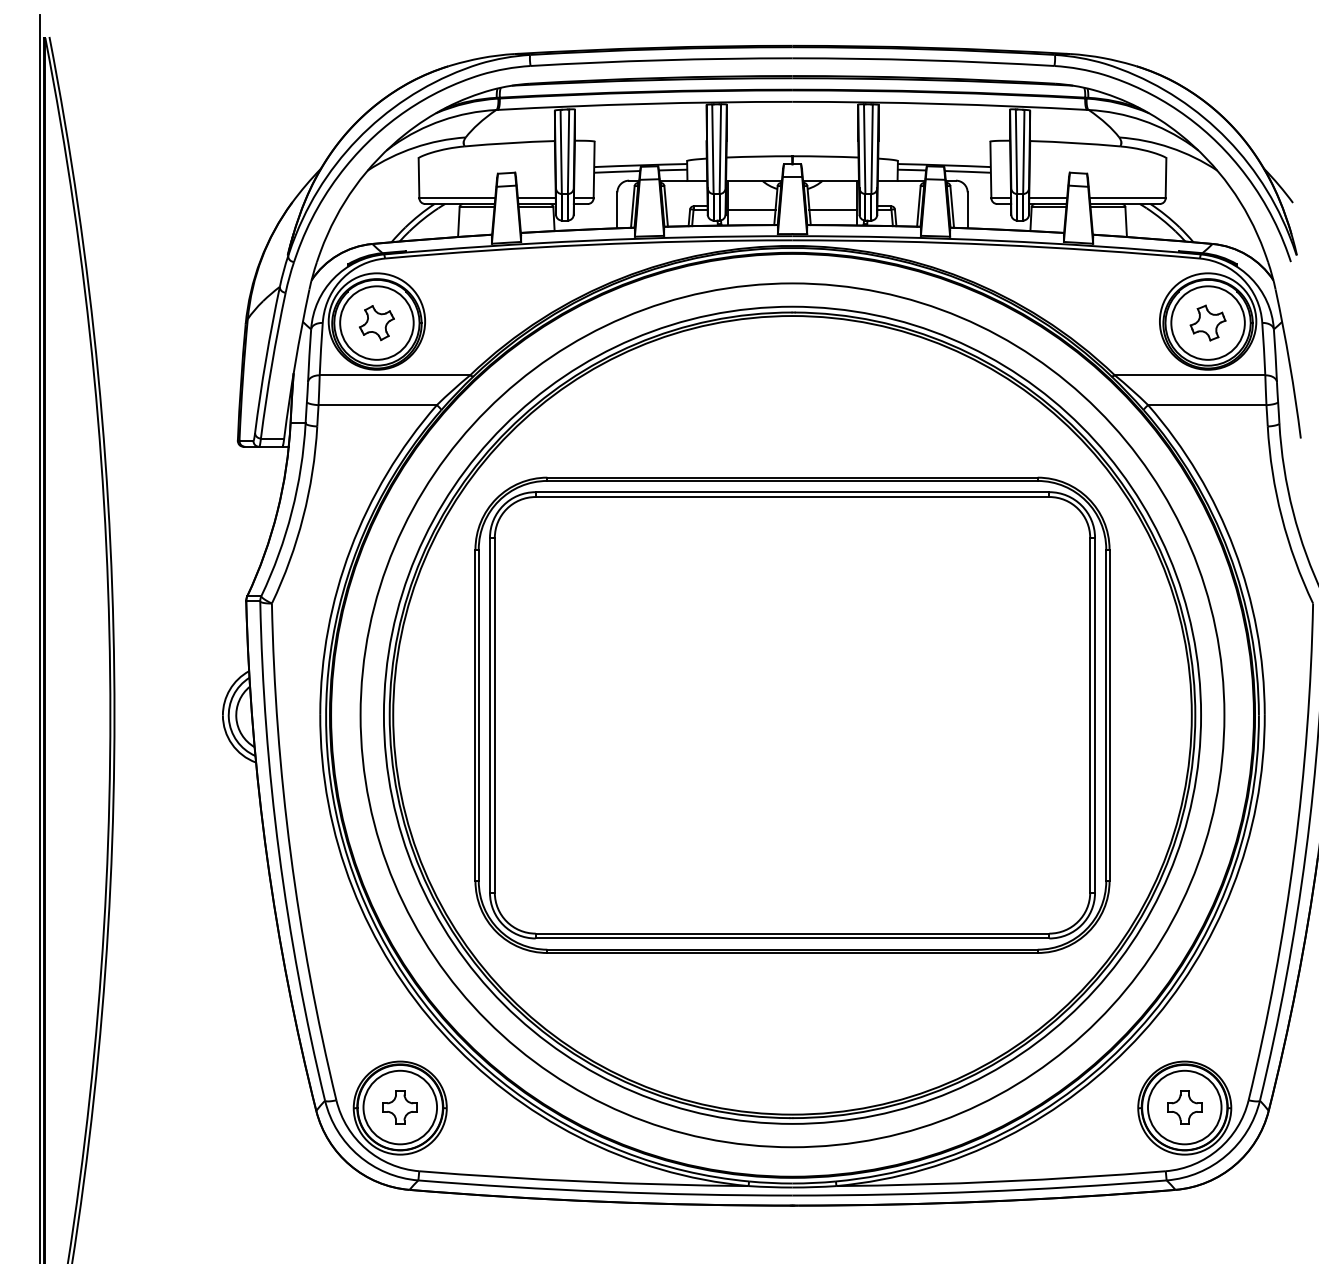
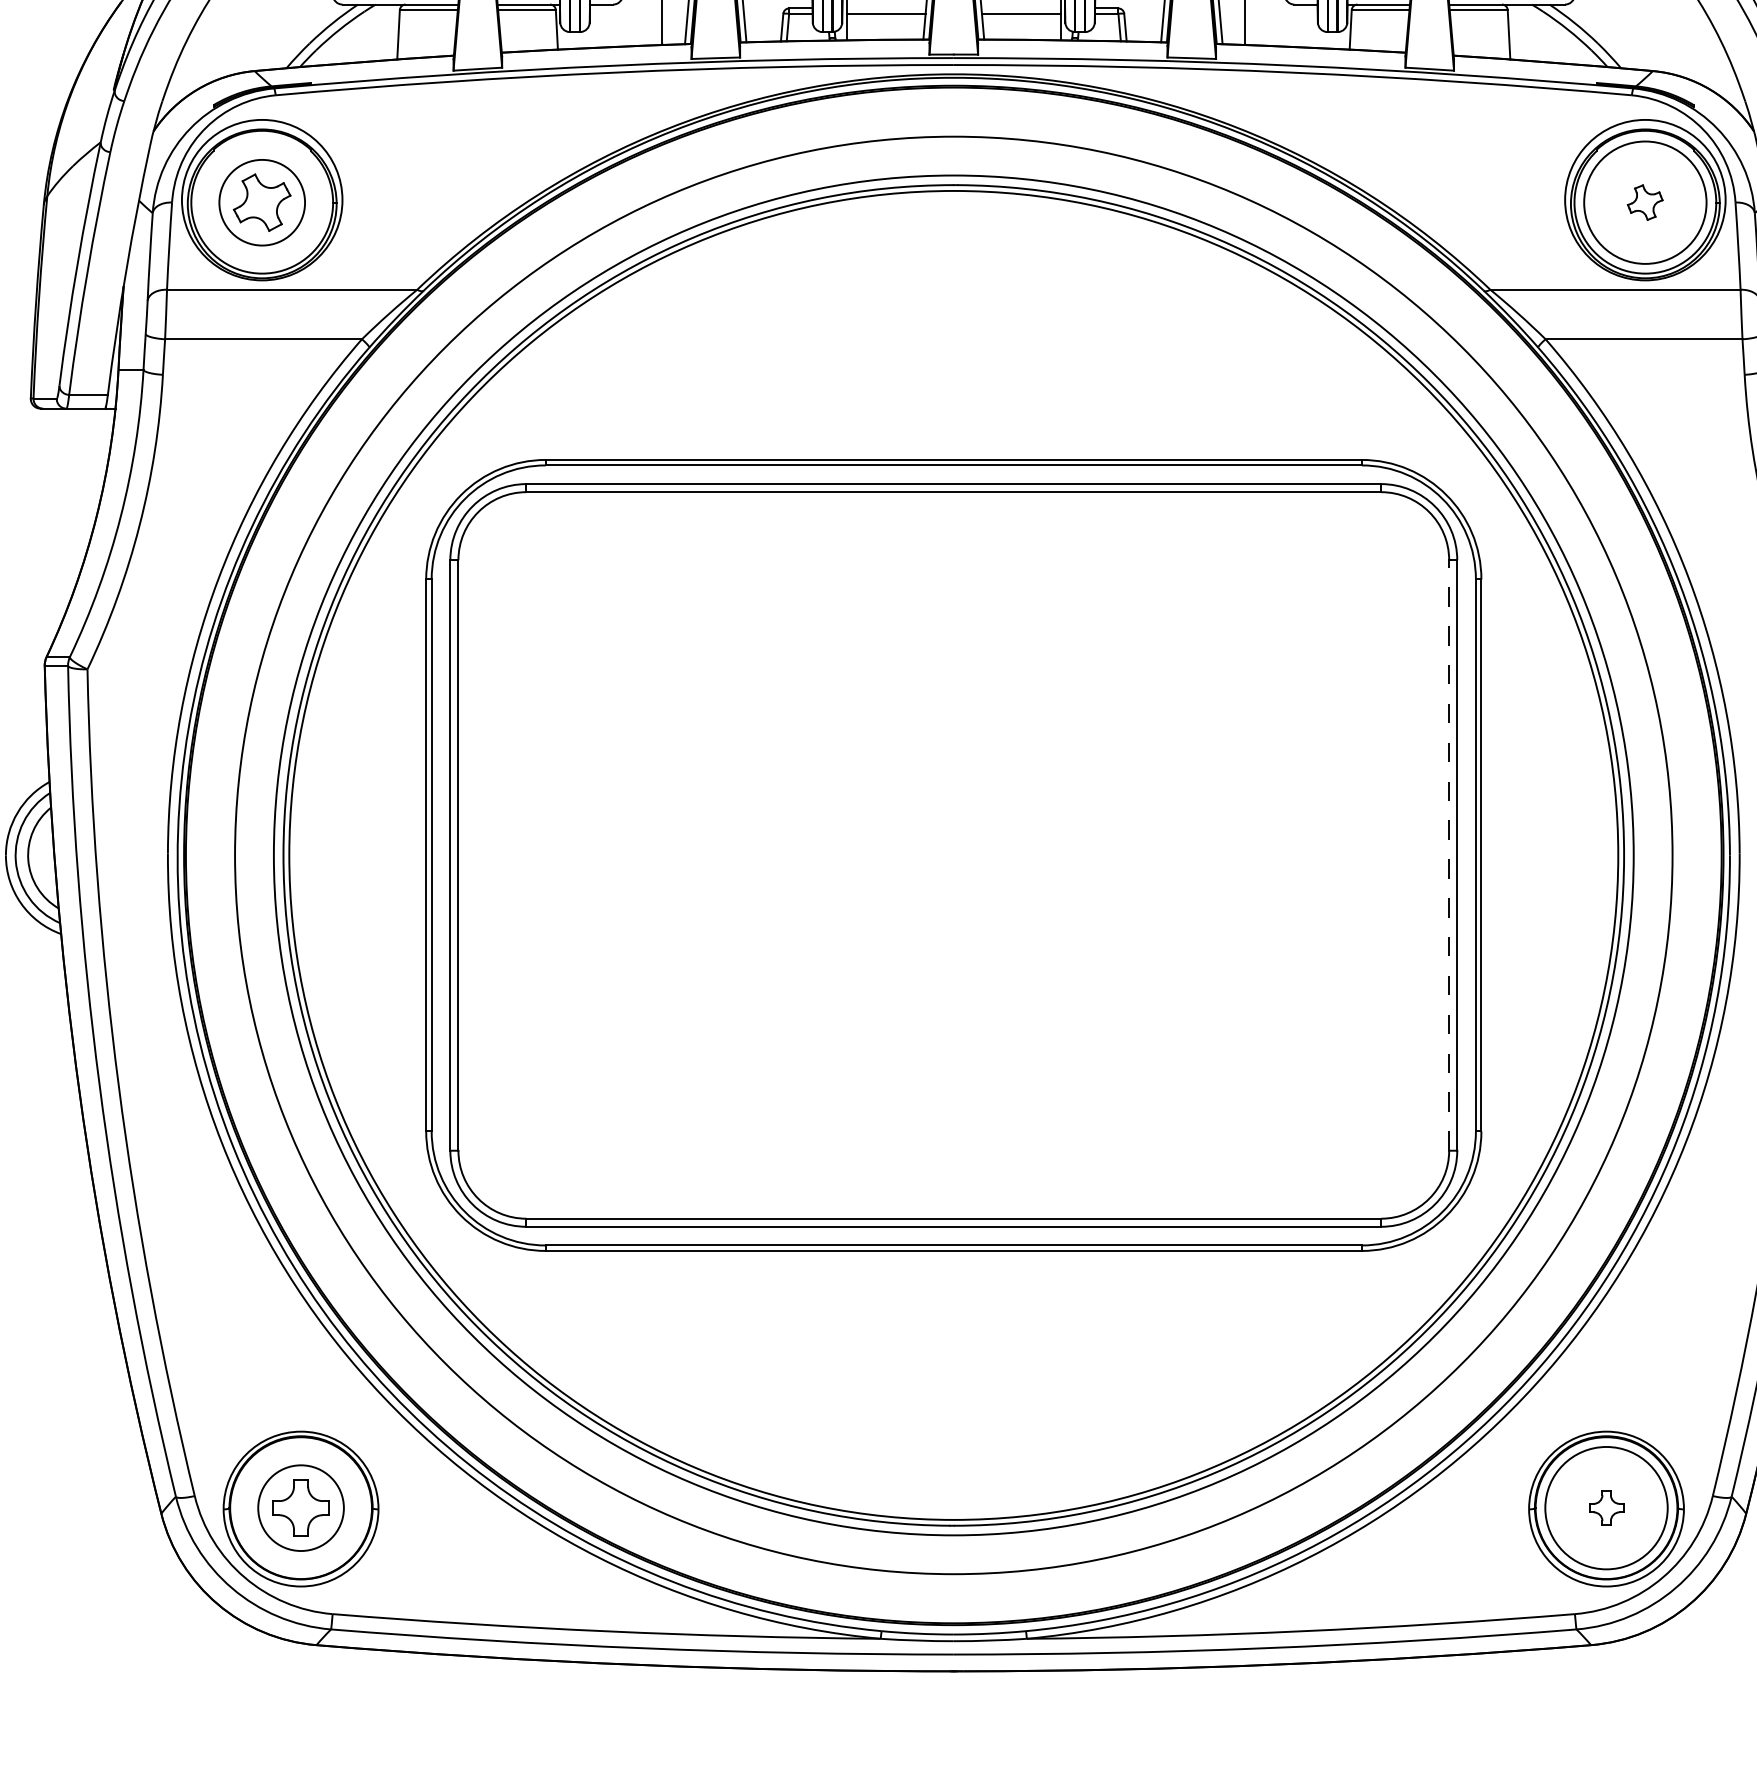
circle: (376, 322) -> (261, 201), size x0.7
part: (1207, 322) -> (1644, 201), size x0.6
line: (1090, 714) -> (1449, 854), solid -> dashed
circle: (400, 1107) -> (301, 1508), size x0.7
part: (1184, 1107) -> (1606, 1508), size x0.6

